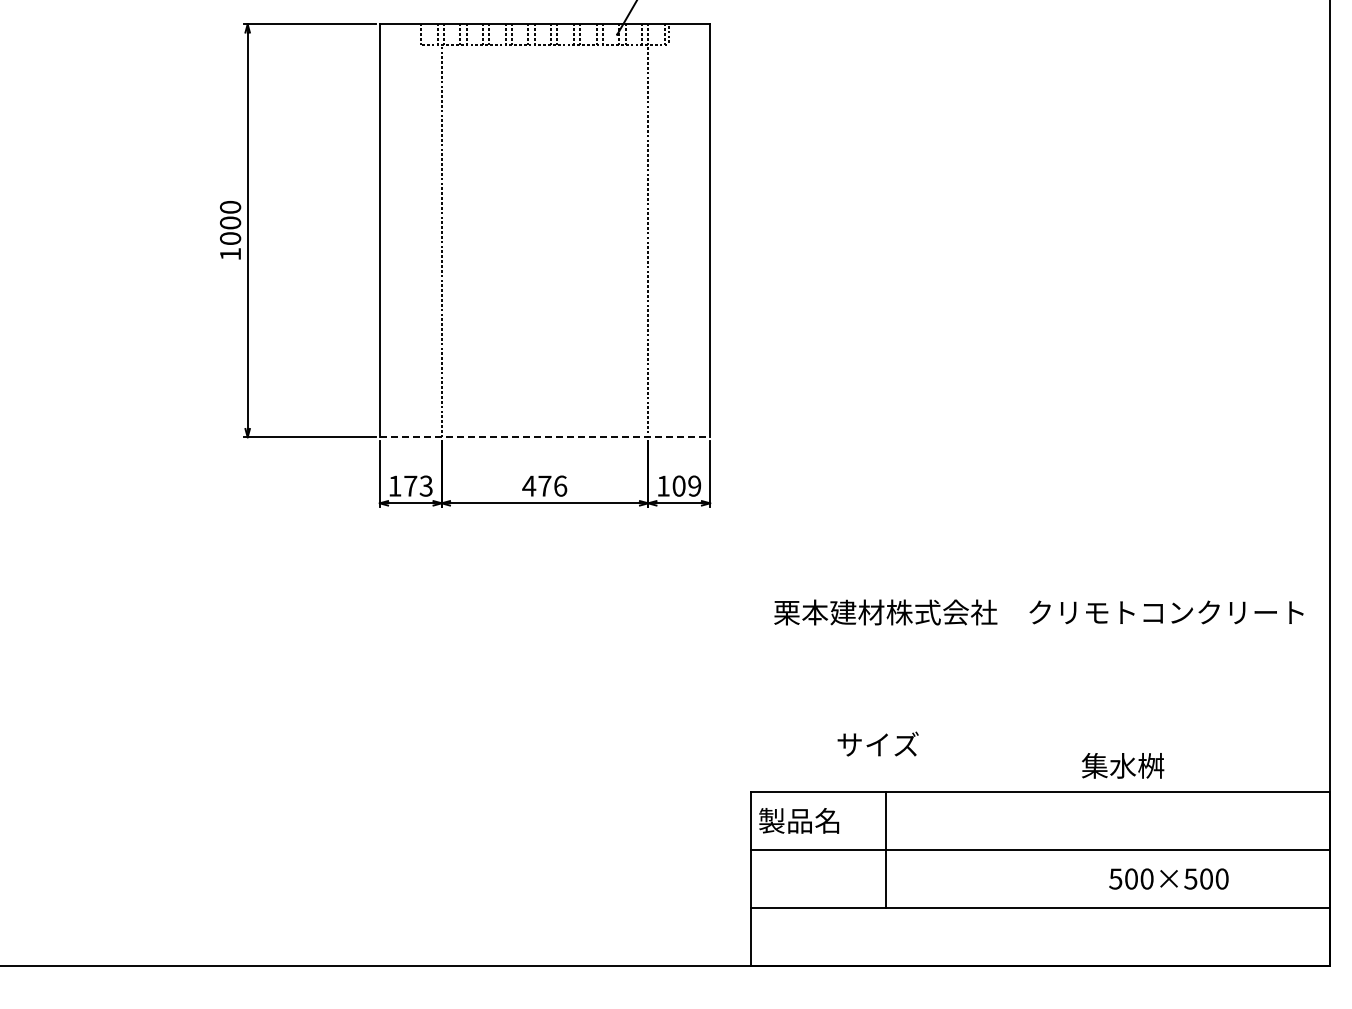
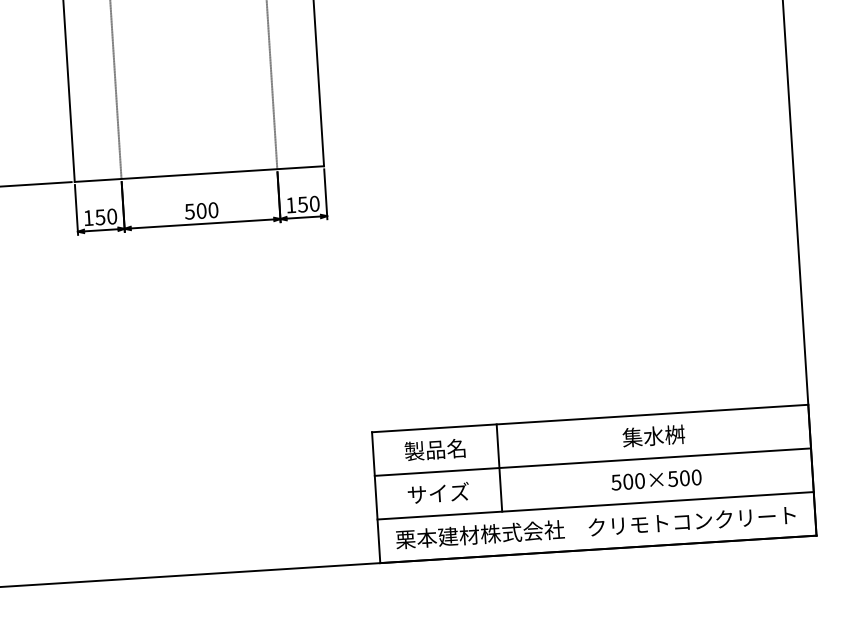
line: (545, 437) -> (199, 174), dashed -> solid
text: (418, 485) -> (106, 216), 173 -> 150
text: (544, 485) -> (201, 210), 476 -> 500
text: (686, 485) -> (308, 203), 109 -> 150
text: (1038, 612) -> (595, 527), moved
text: (877, 743) -> (438, 492), moved
text: (1123, 765) -> (654, 435), moved
text: (799, 820) -> (435, 449), moved
line: (885, 849) -> (499, 467), moved
text: (1168, 878) -> (656, 479), moved

